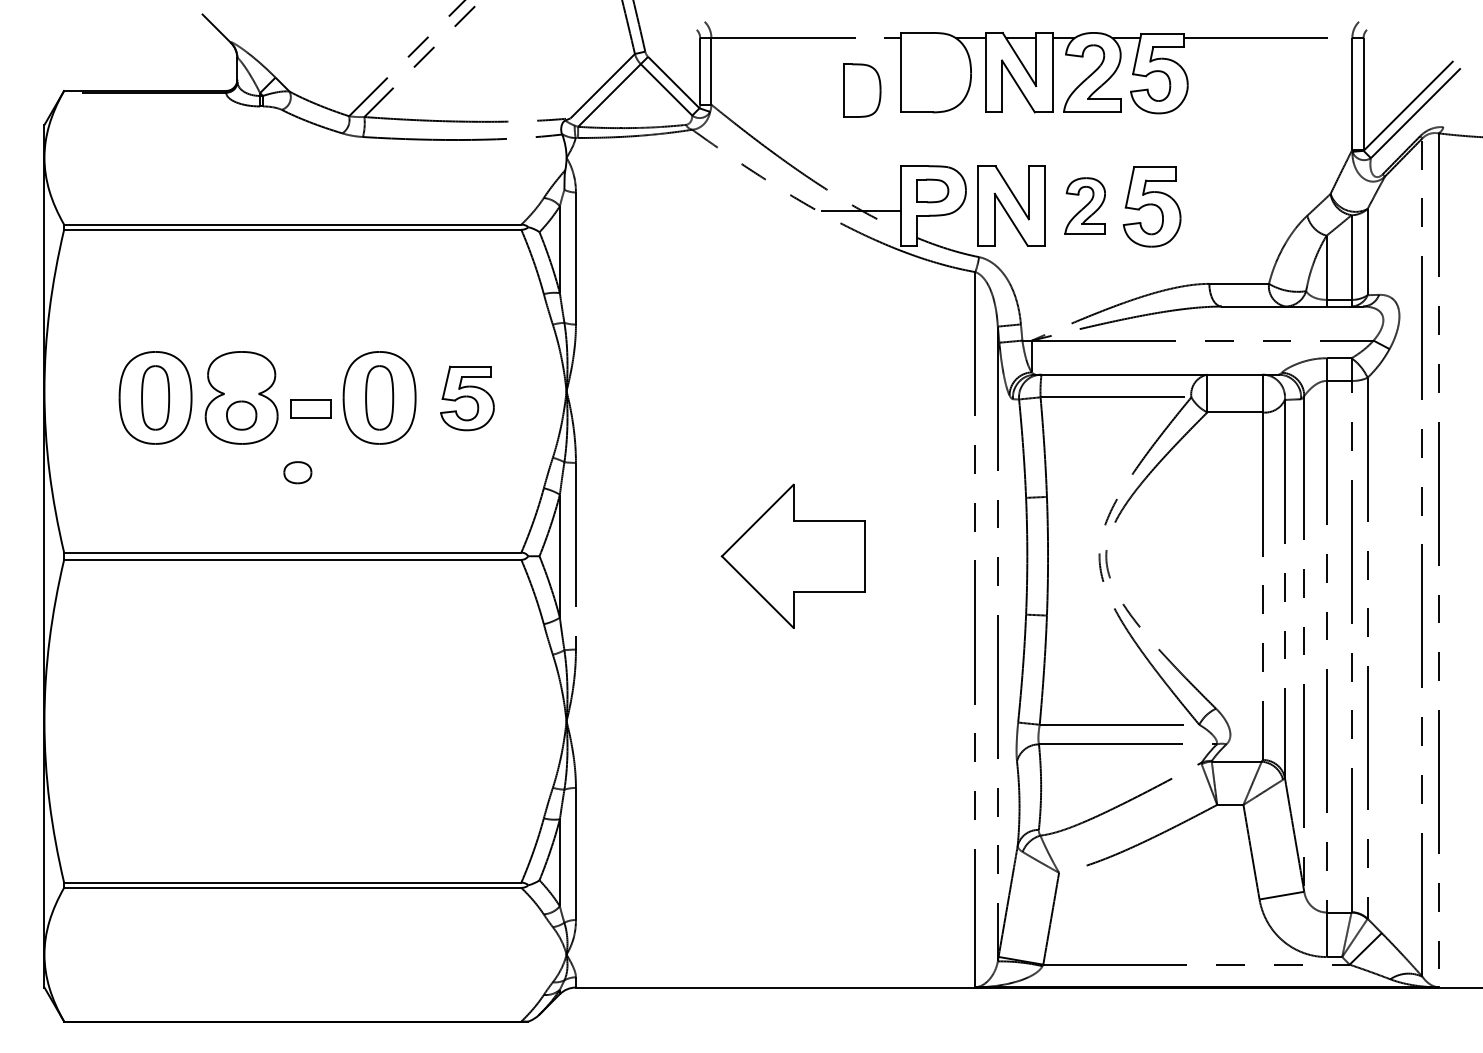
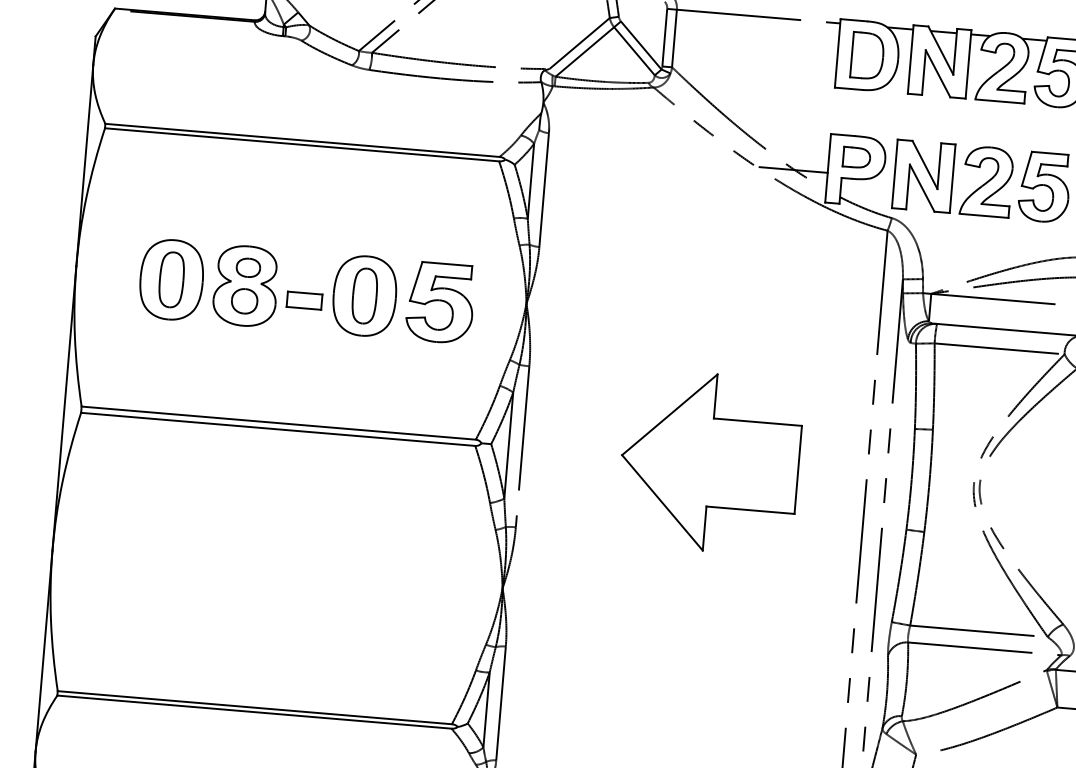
part: (862, 90) -> (867, 55), moved
part: (1085, 205) -> (987, 181), size x1.43
part: (467, 398) -> (440, 302), size x1.43
part: (297, 472) -> (248, 267), moved
part: (793, 556) -> (710, 462), size x1.43

